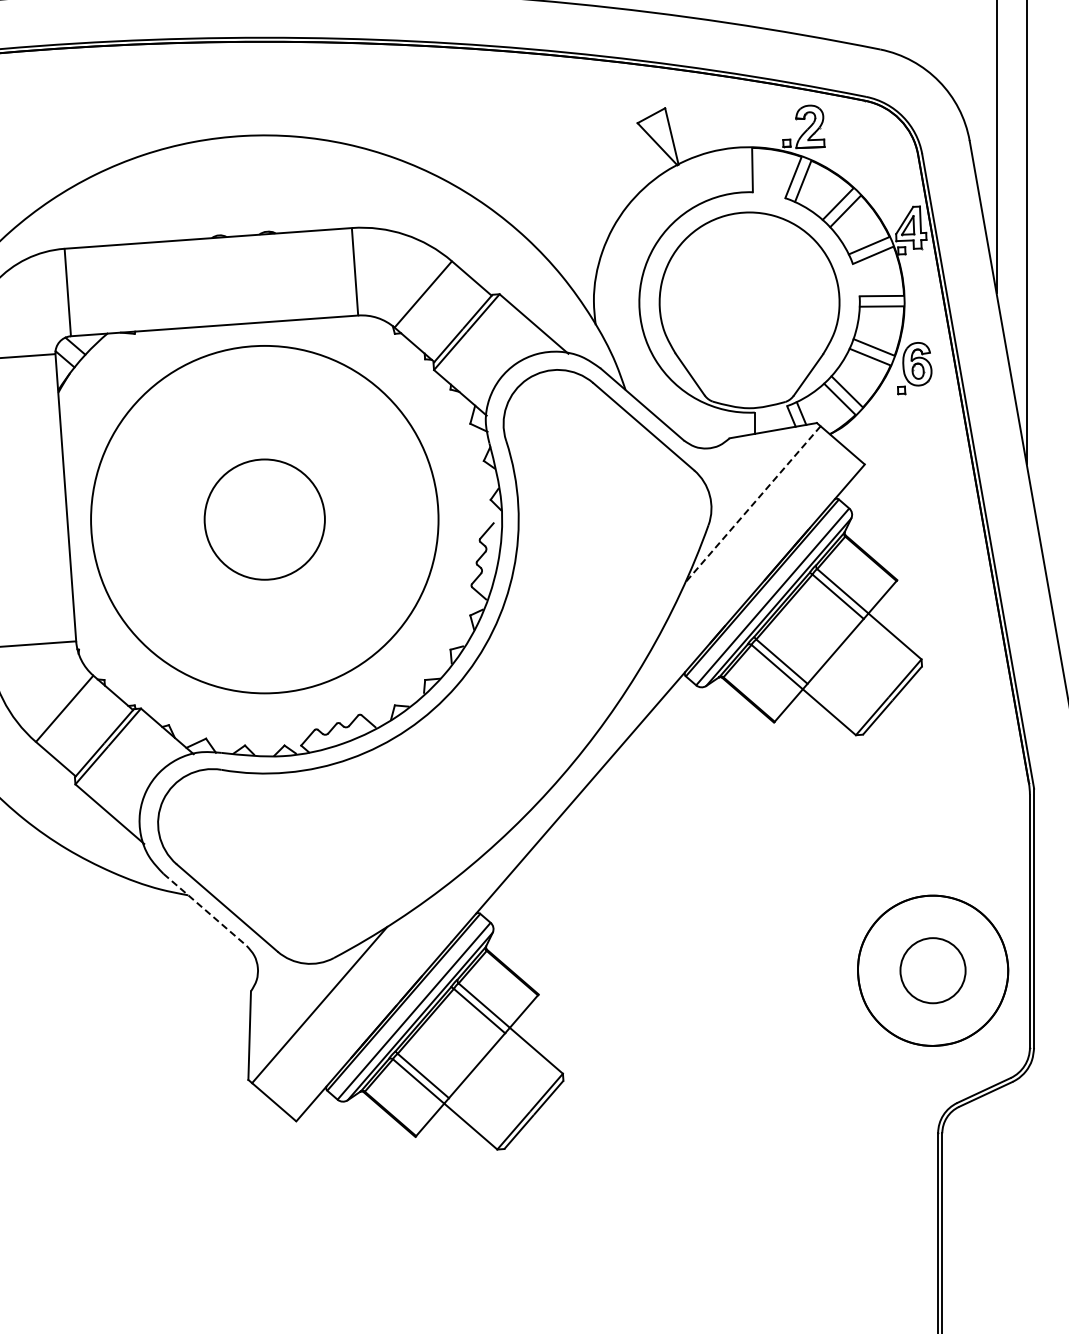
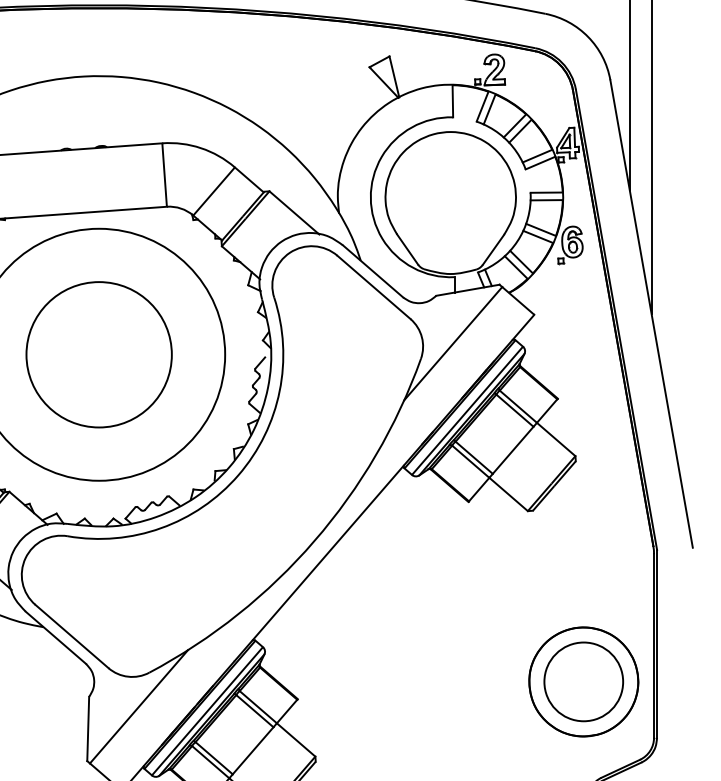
line: (752, 504) -> (452, 343), dashed -> solid
circle: (264, 519) -> (98, 354), size x1.67
line: (205, 909) -> (56, 637), dashed -> solid
circle: (932, 970) -> (583, 681), size x1.67

